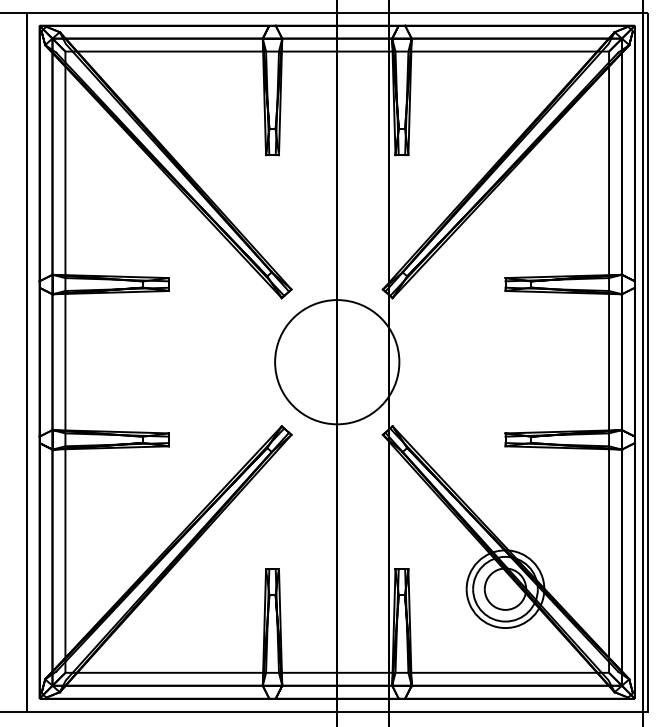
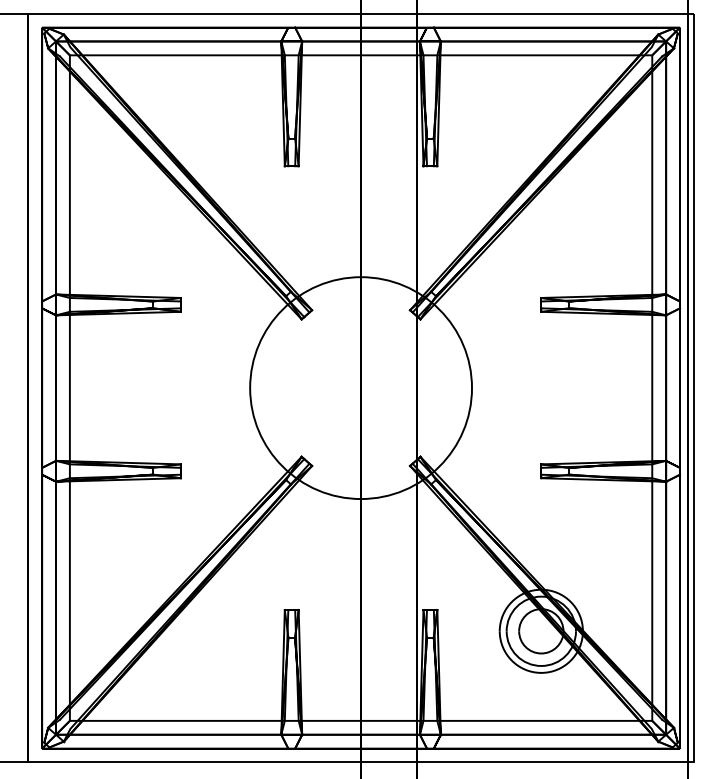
circle: (336, 361) -> (360, 387), size x1.67

